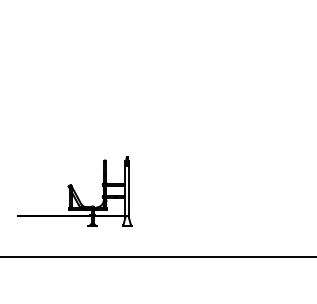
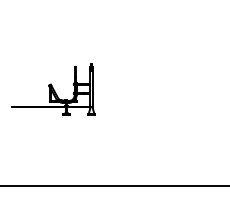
part: (74, 191) -> (53, 89), moved

